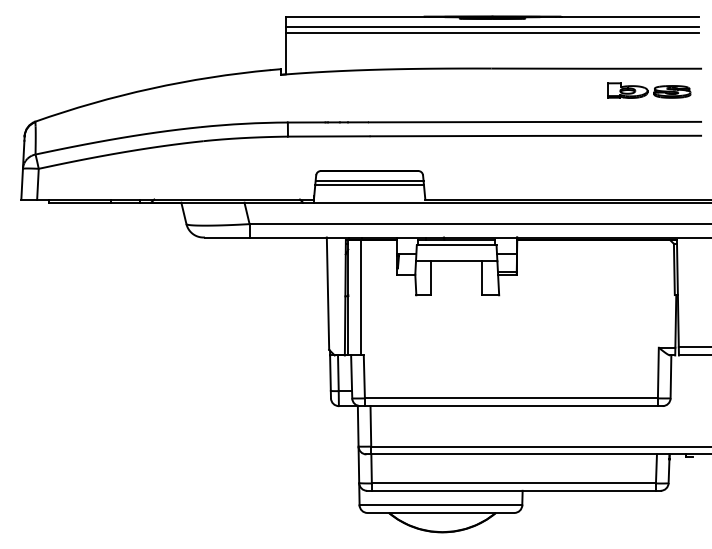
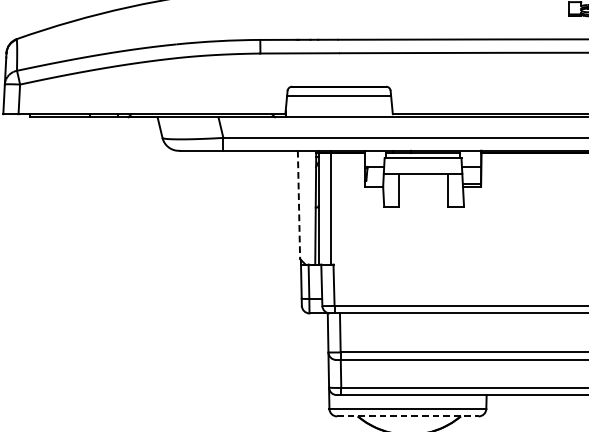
line: (369, 185) -> (338, 100), removed
line: (328, 294) -> (299, 205), solid -> dashed
line: (441, 512) -> (408, 415), solid -> dashed

